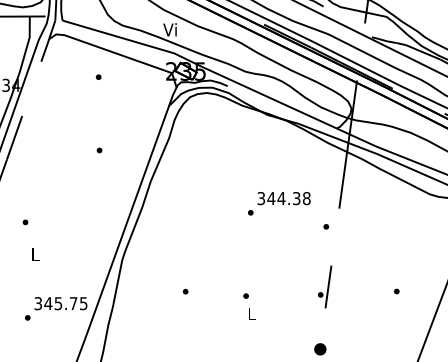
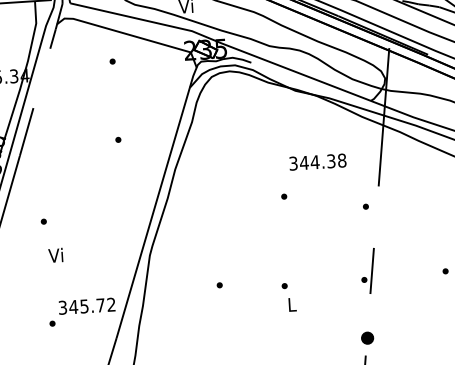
text: (283, 198) -> (317, 162), moved
text: (34, 254) -> (55, 255), L -> Vi
text: (83, 303) -> (111, 304), 345.75 -> 345.72

